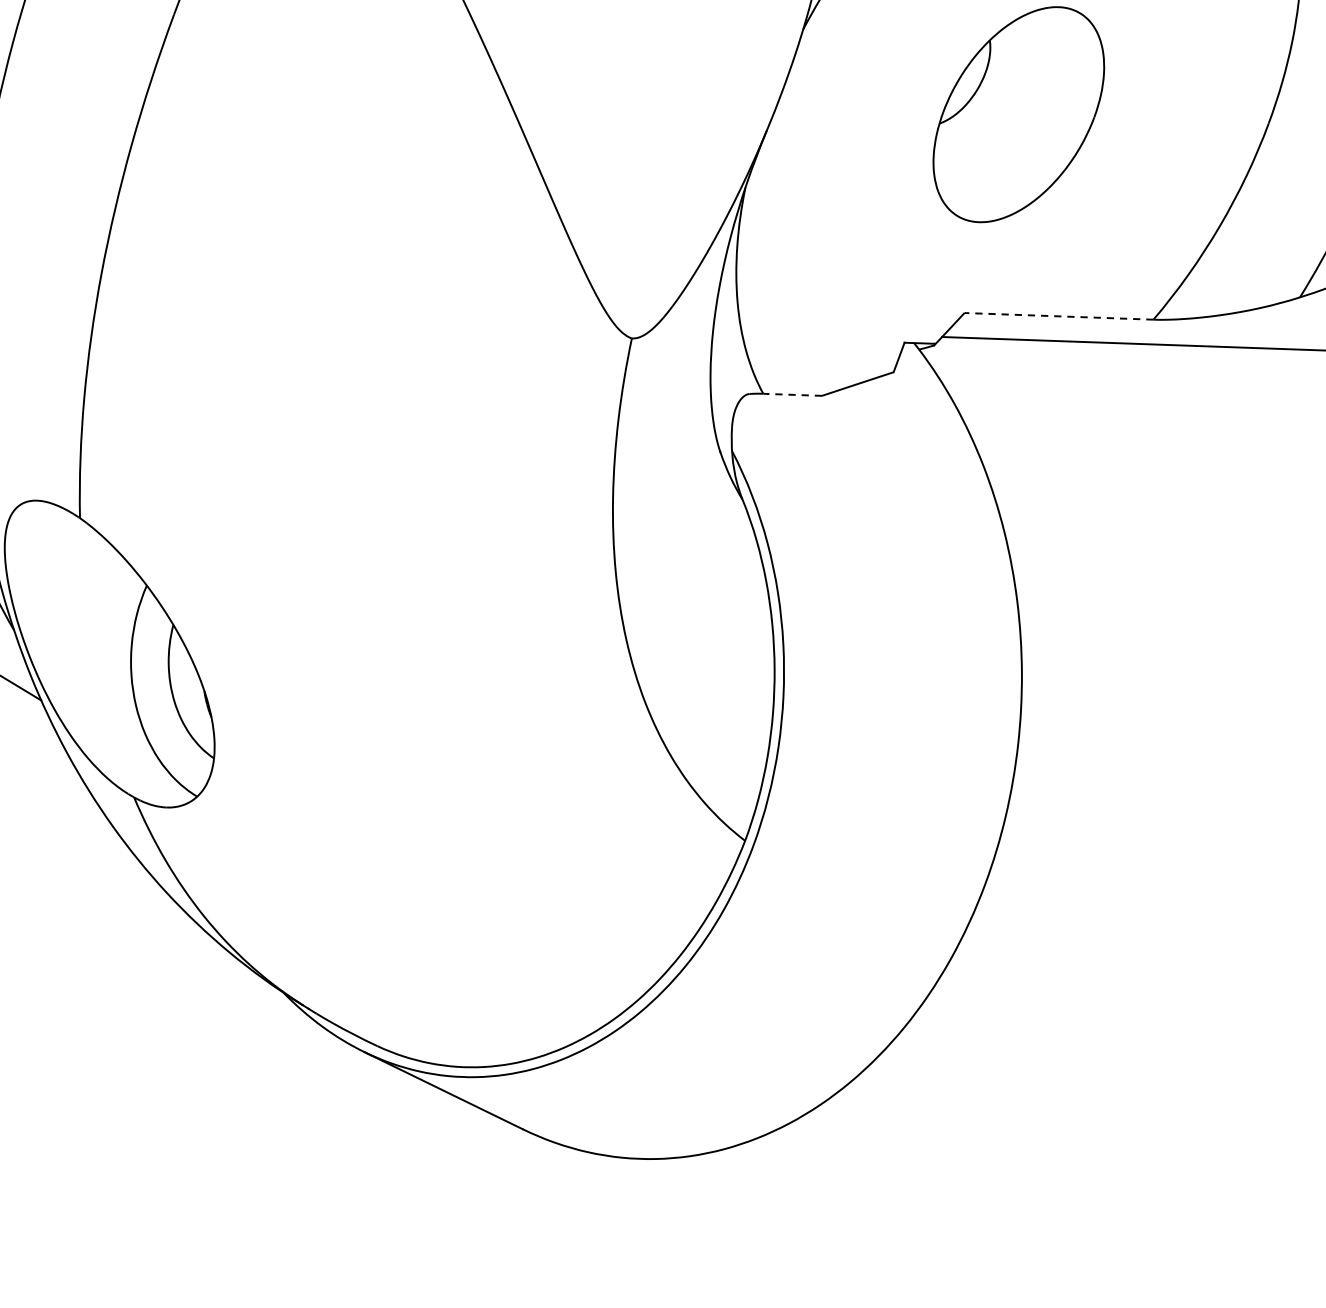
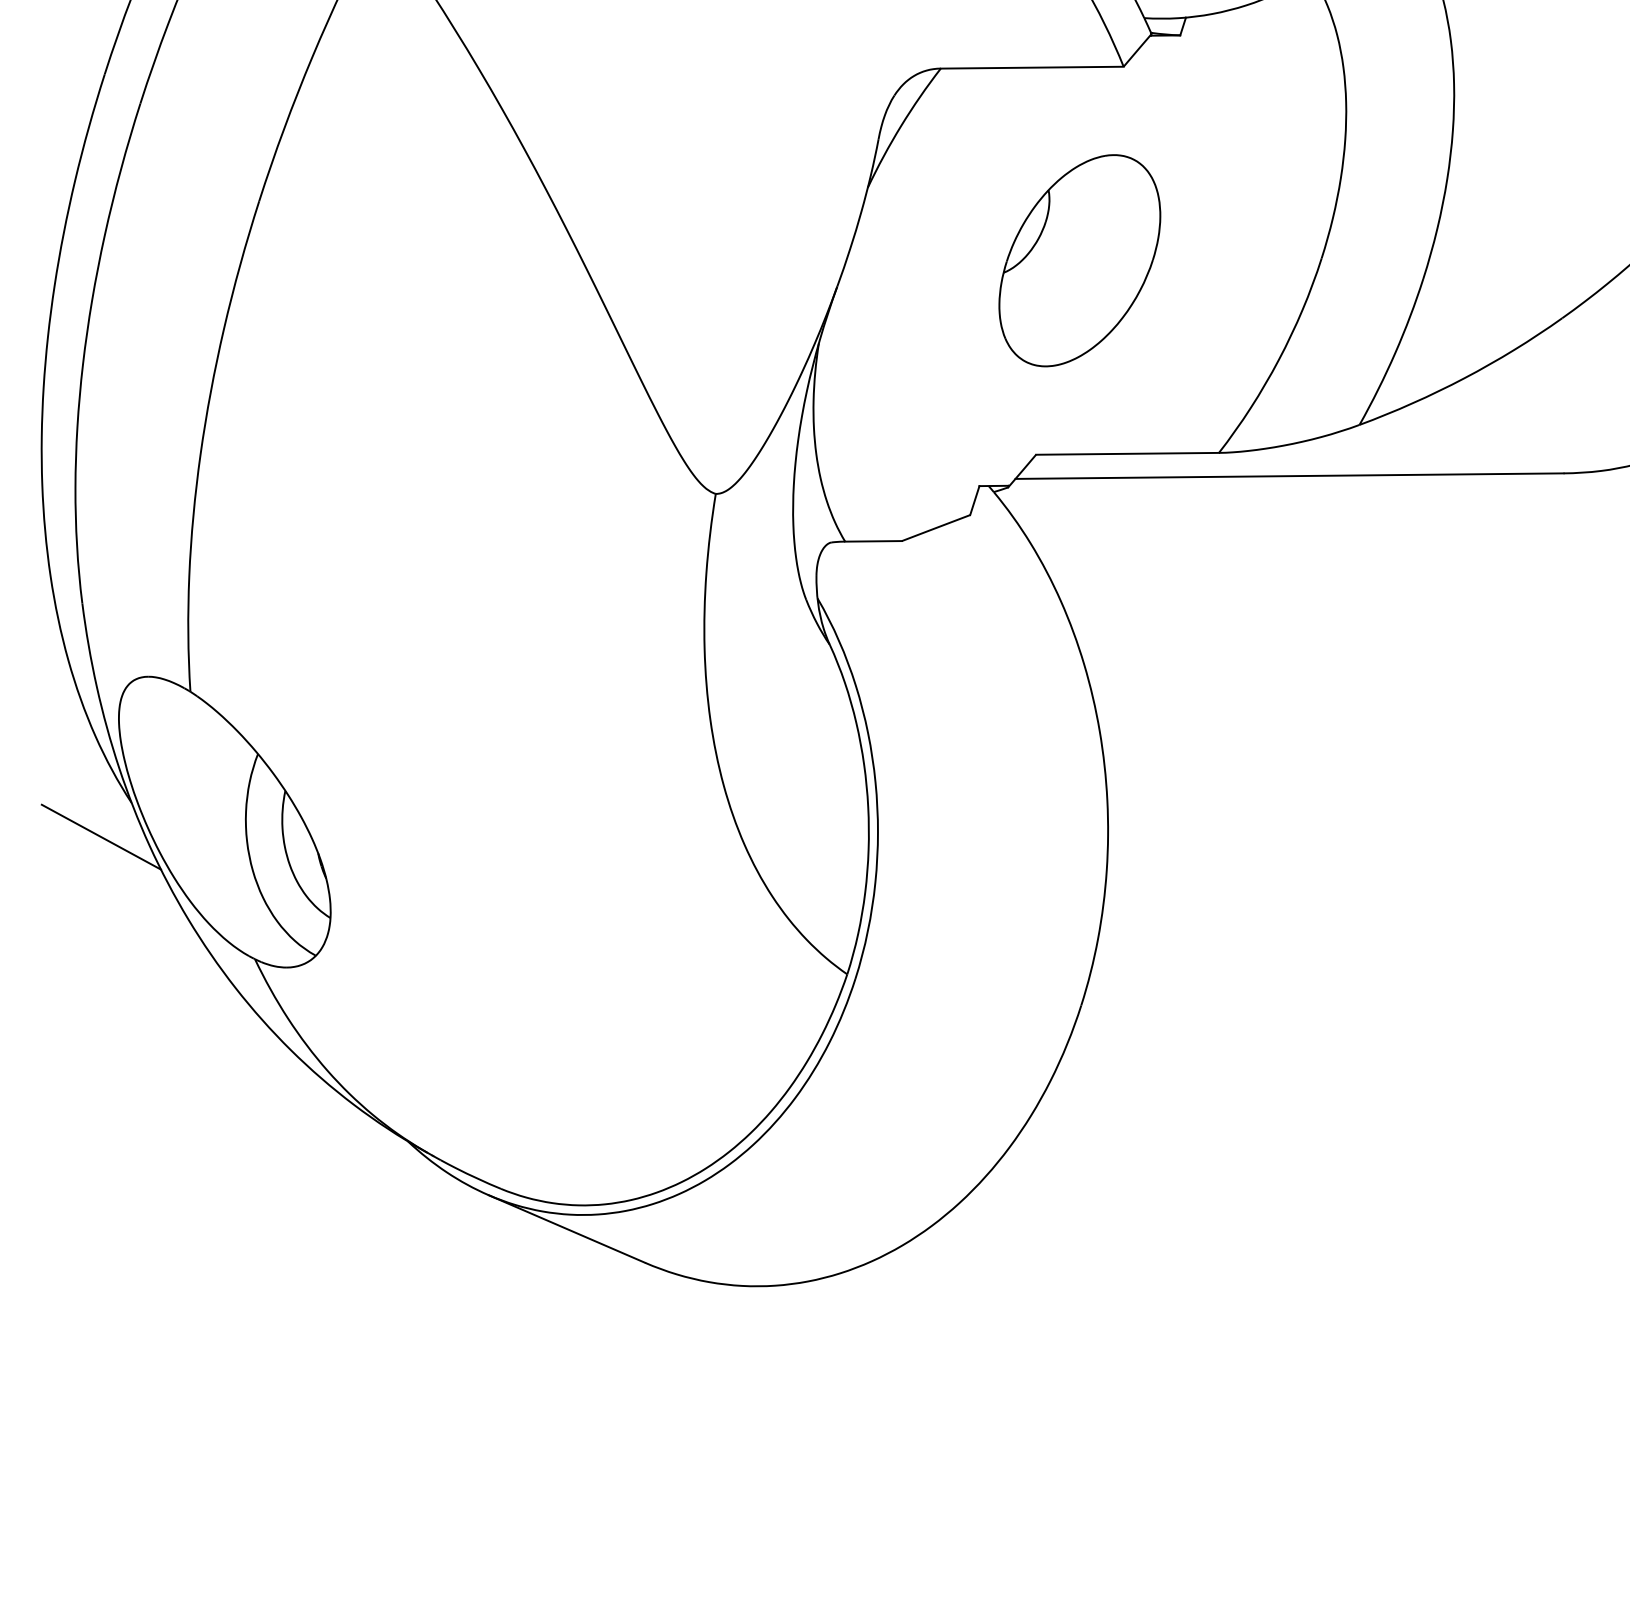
line: (1058, 316) -> (1127, 453), dashed -> solid
line: (792, 394) -> (873, 541), dashed -> solid

